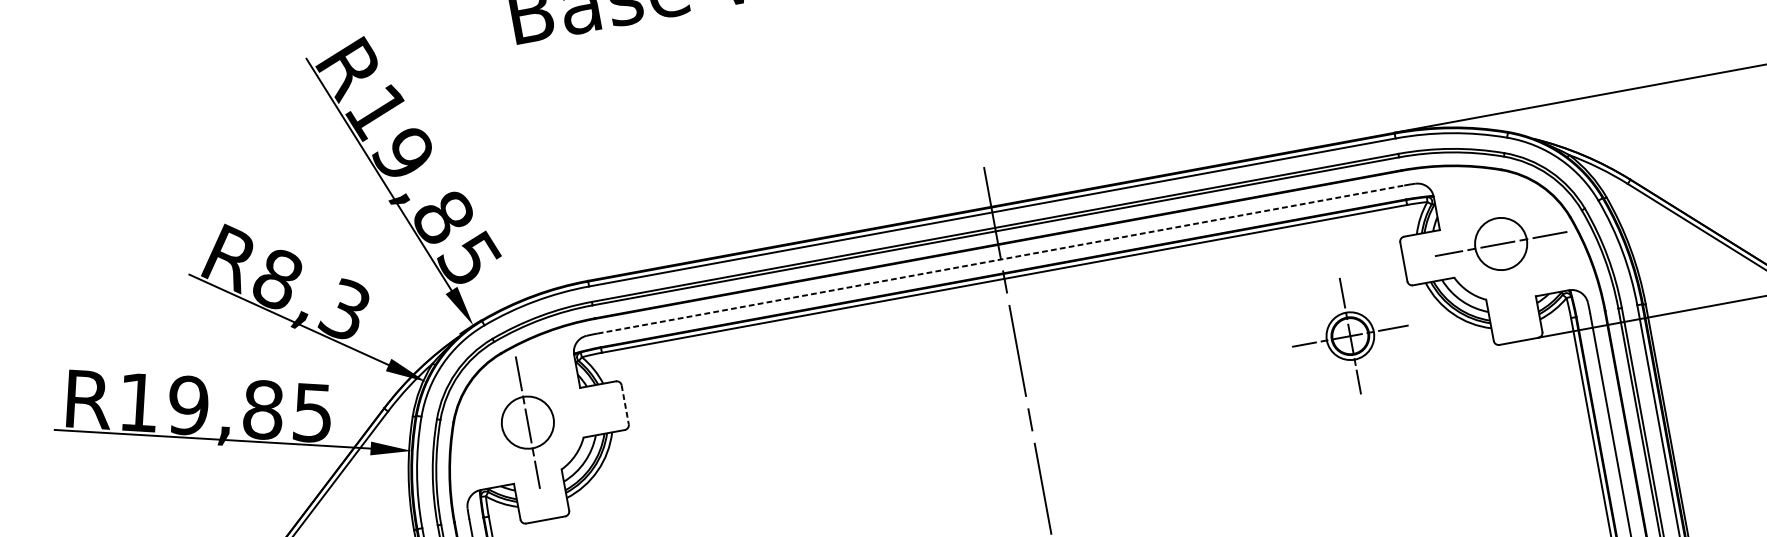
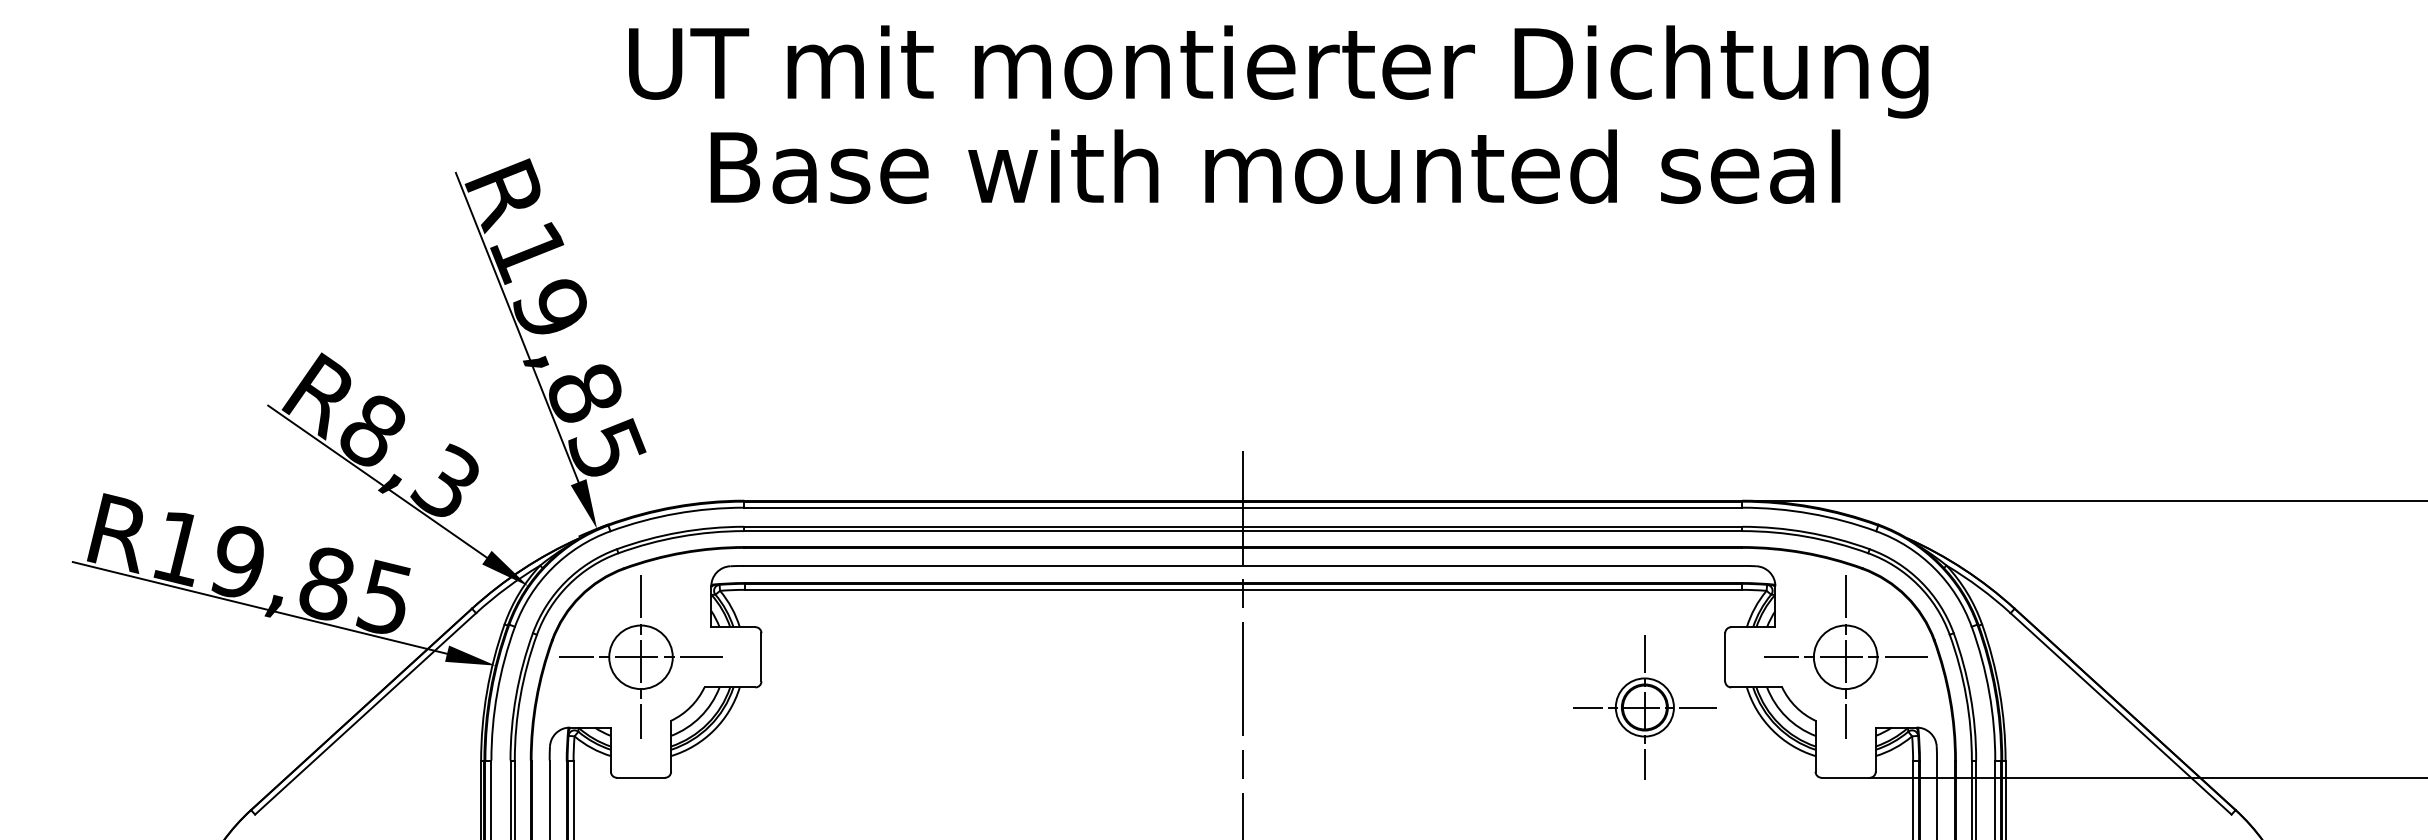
line: (1501, 244) -> (1845, 657), added
line: (1001, 259) -> (1243, 565), dashed -> solid
part: (1350, 336) -> (1644, 707), moved
line: (625, 404) -> (761, 657), dashed -> solid
line: (527, 422) -> (640, 657), added

